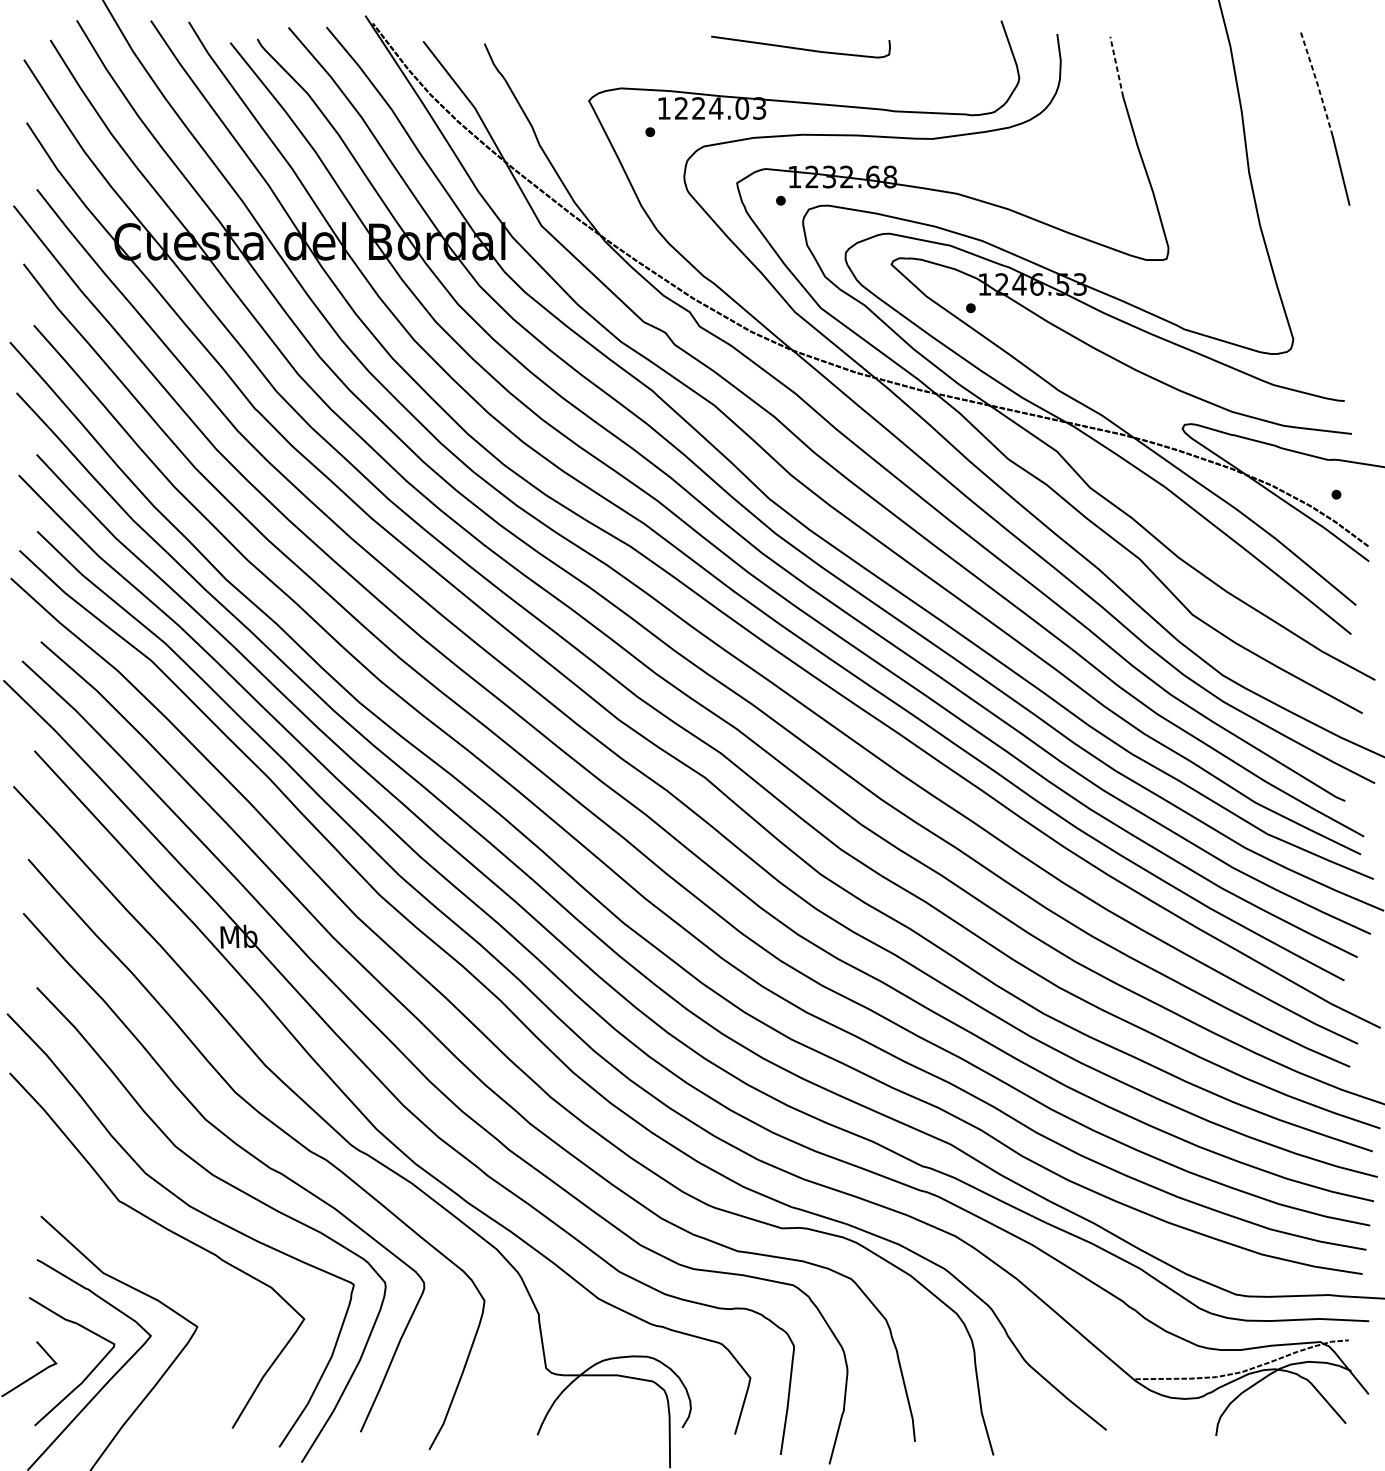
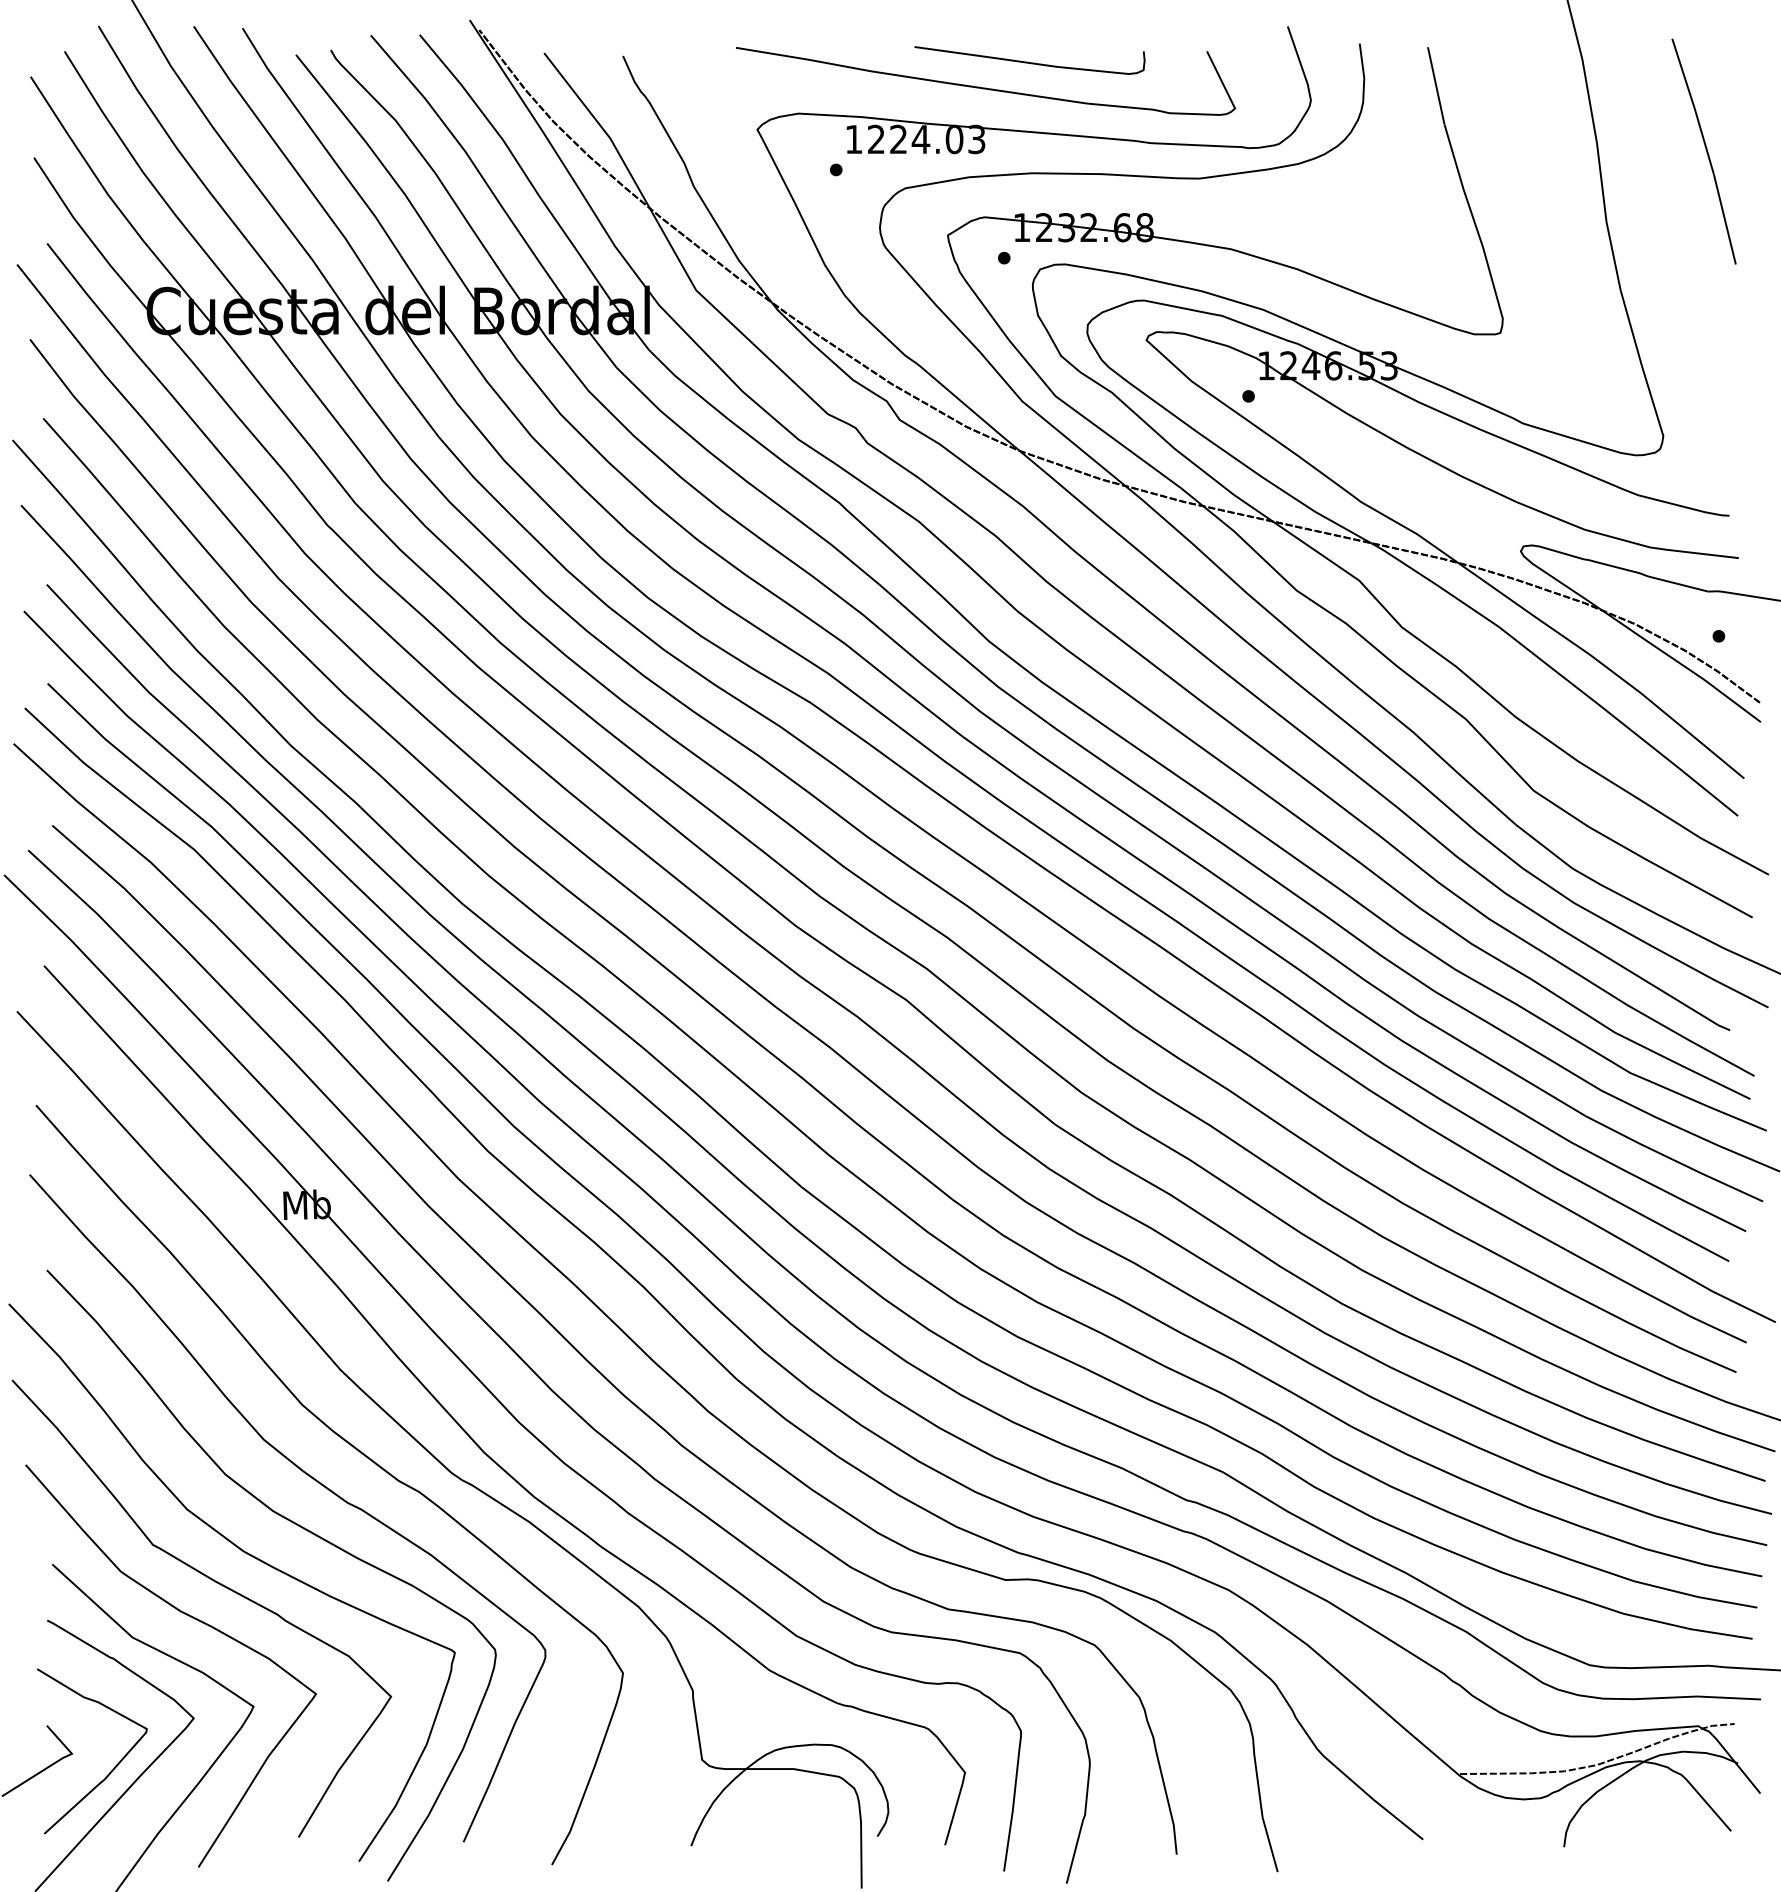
line: (1116, 66) -> (1436, 85), dashed -> solid
curve: (766, 68) -> (985, 87), added
line: (1317, 82) -> (1694, 106), dashed -> solid
curve: (151, 1259) -> (194, 1619), added

